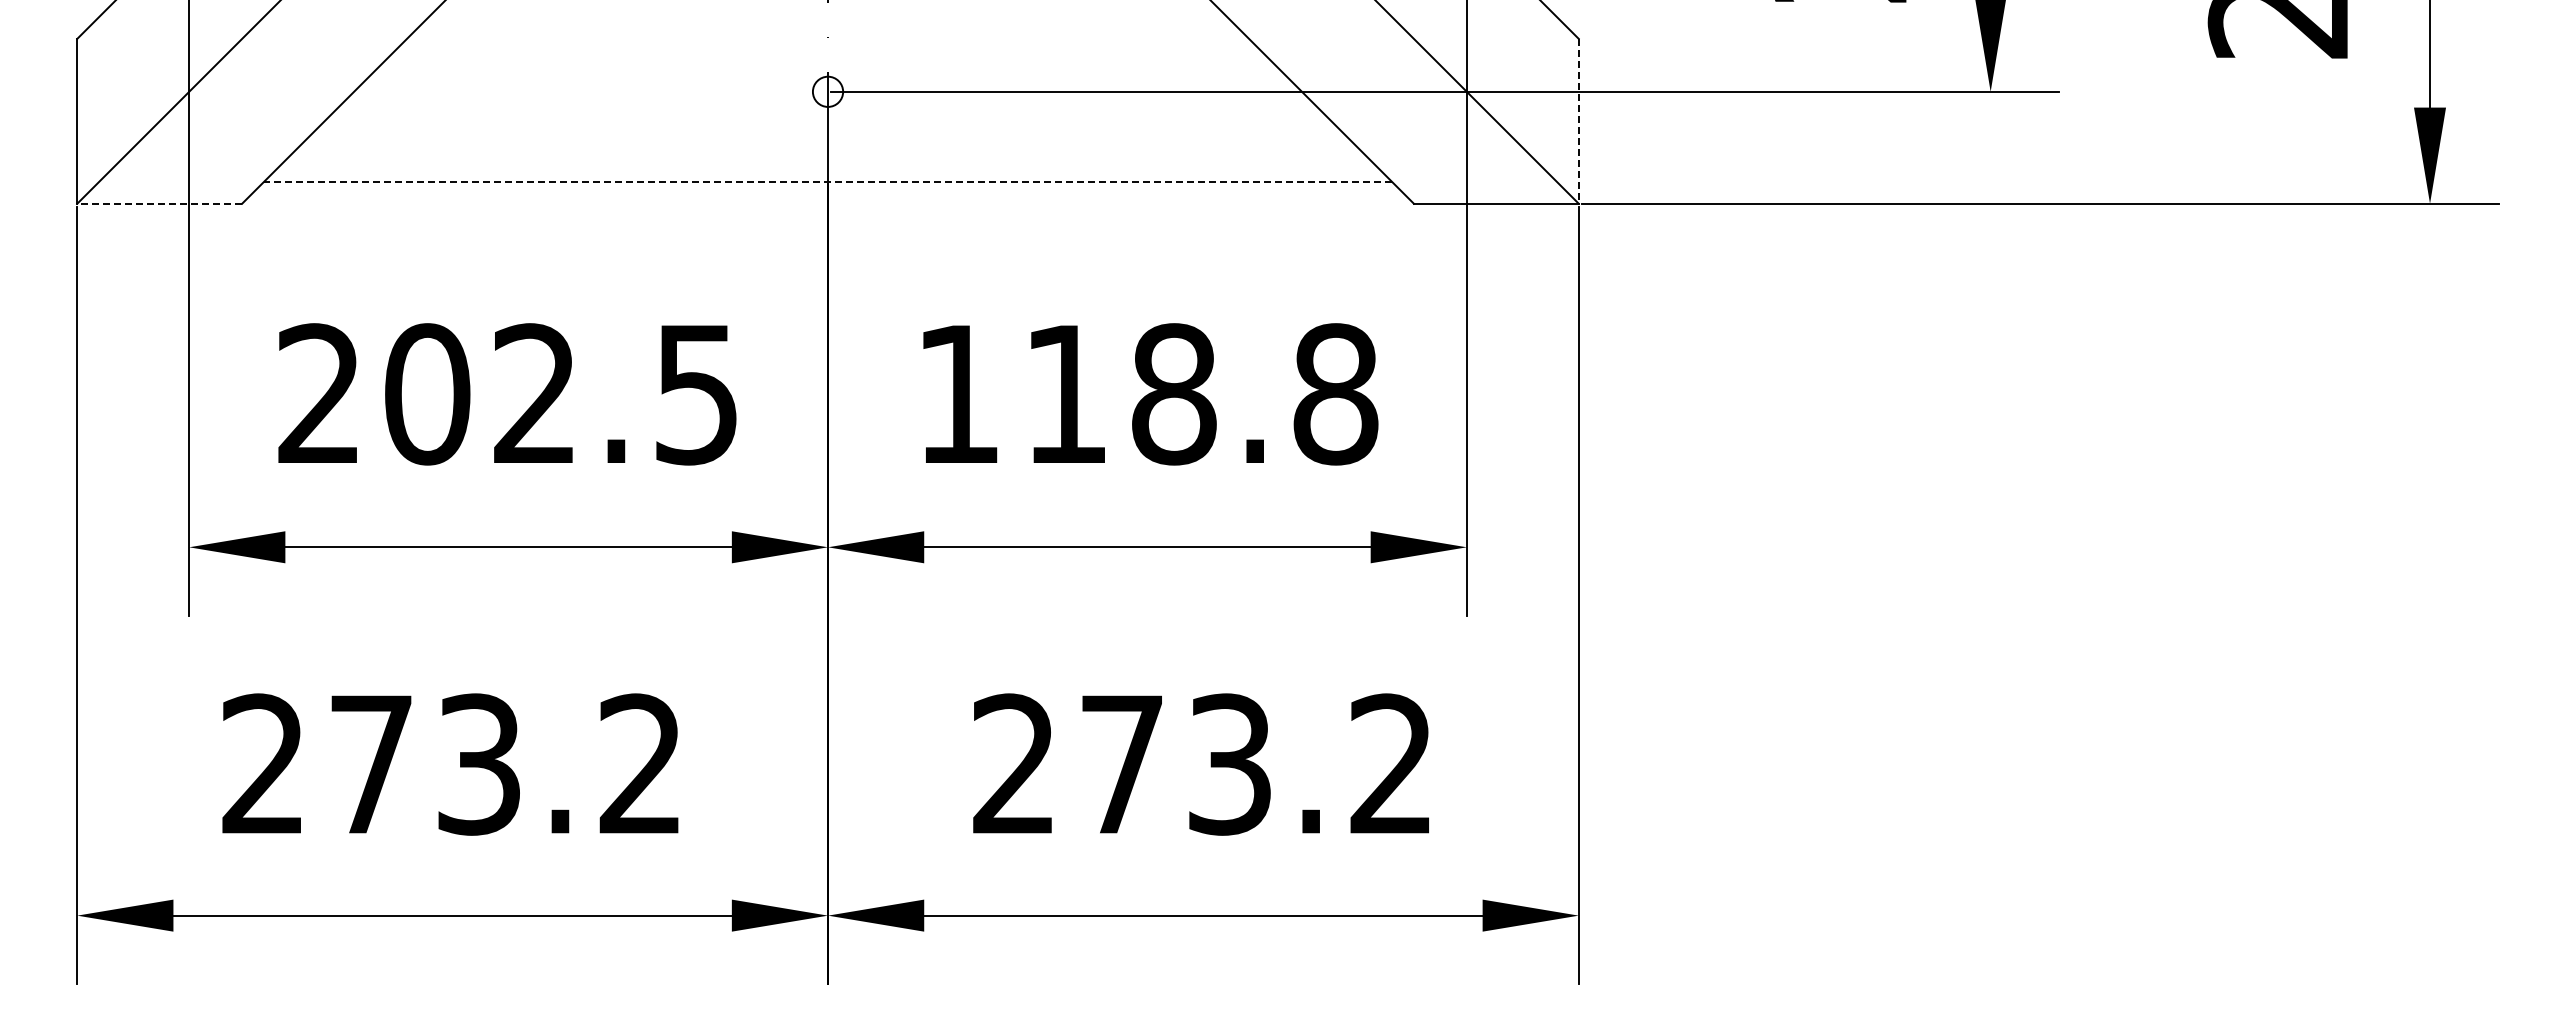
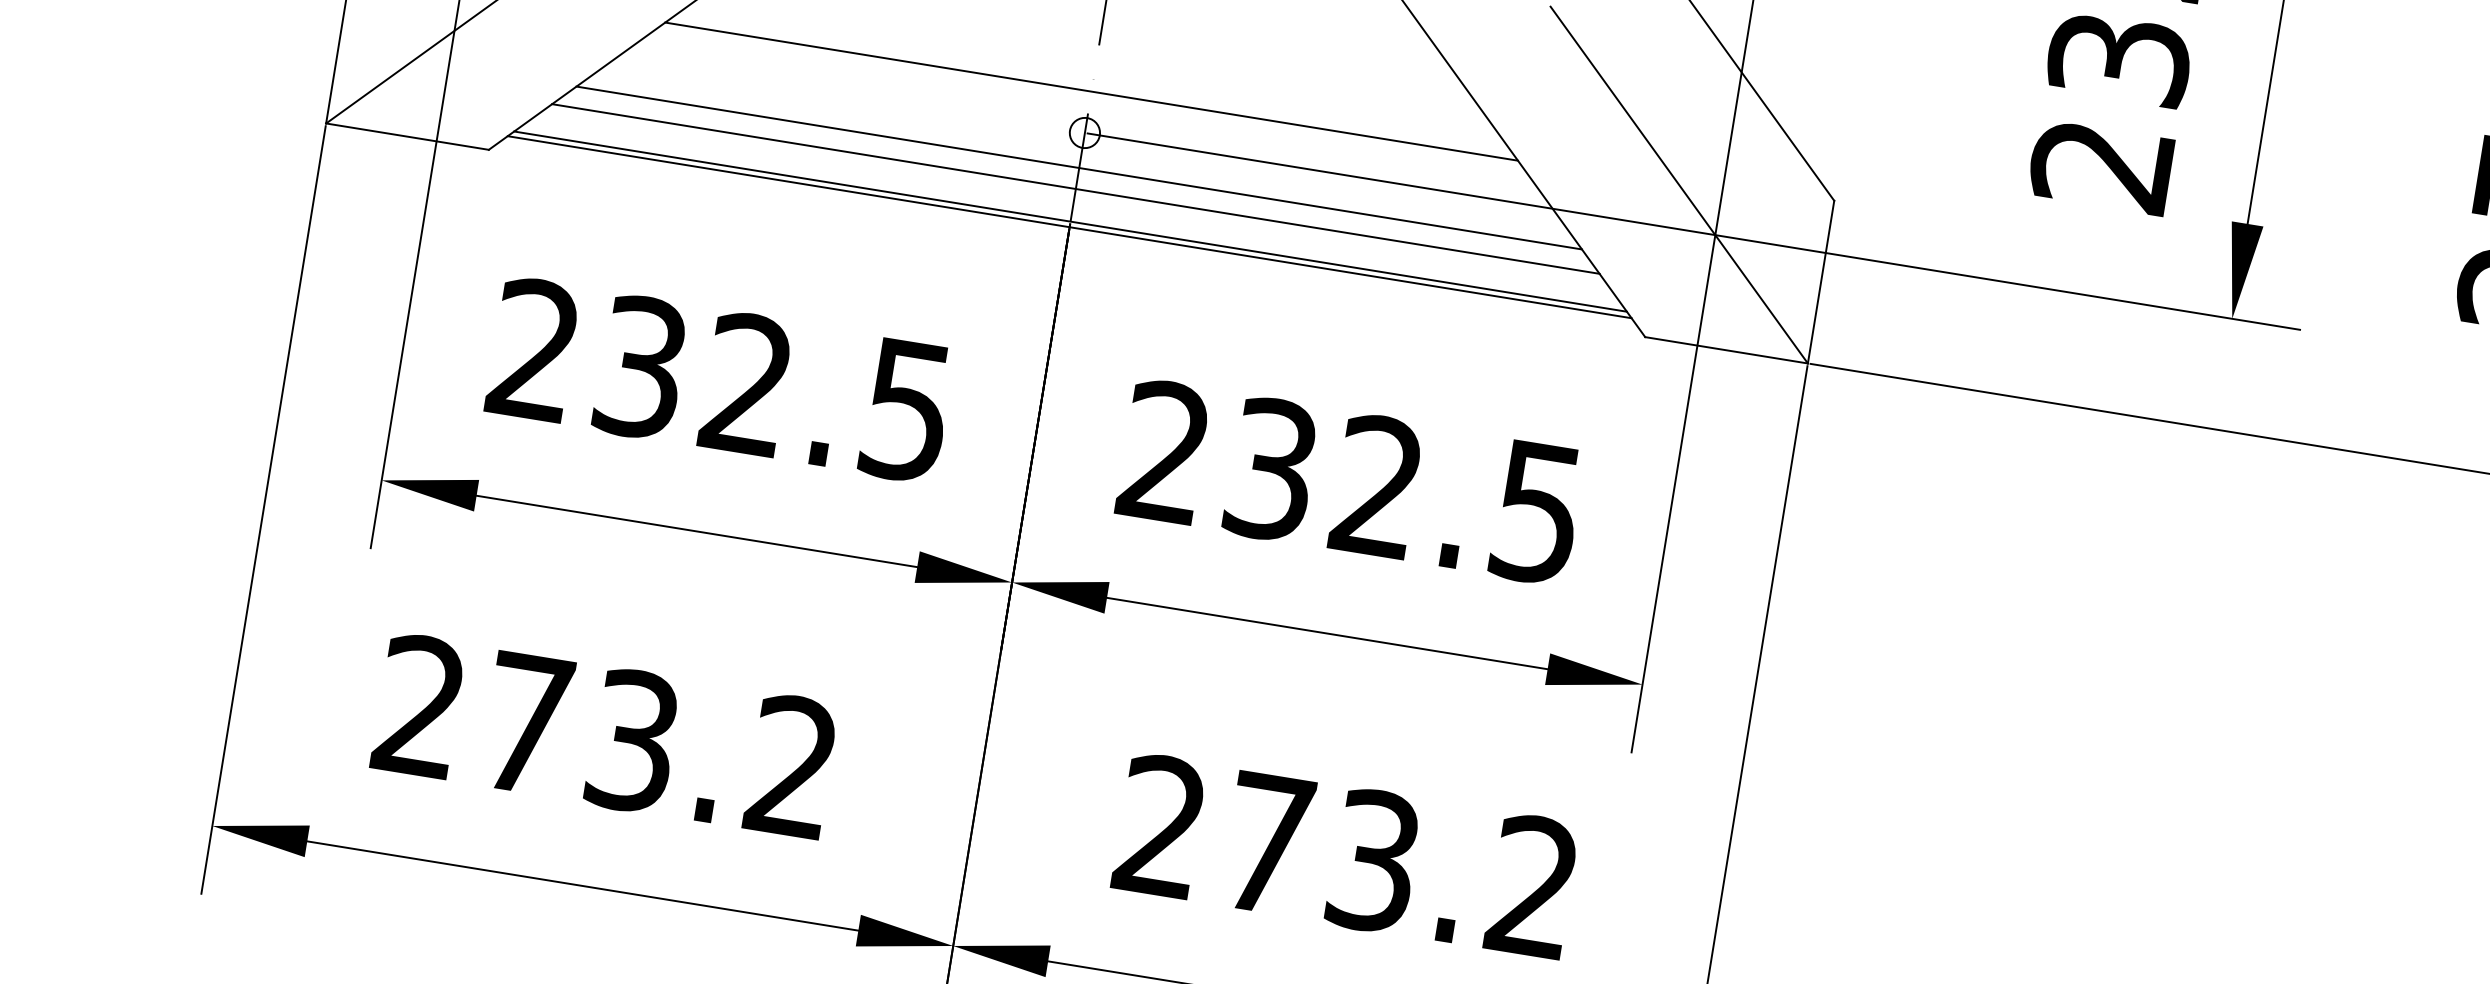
line: (828, 49) -> (1092, 91), added
line: (1578, 121) -> (1820, 282), dashed -> solid
line: (827, 127) -> (1078, 168), added
line: (827, 148) -> (1075, 188), added
line: (828, 181) -> (1071, 221), dashed -> solid
line: (827, 187) -> (1069, 227), added
line: (159, 203) -> (407, 136), dashed -> solid
text: (427, 394) -> (641, 367), 202.5 -> 232.5
text: (1147, 394) -> (1351, 482), 118.8 -> 232.5

